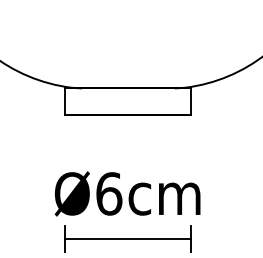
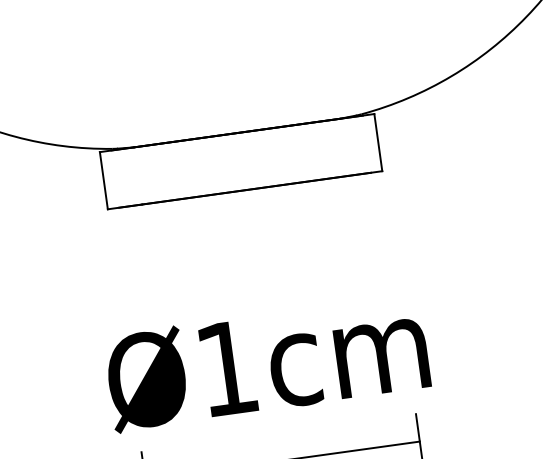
text: (109, 193) -> (227, 367), Ø6cm -> Ø1cm

